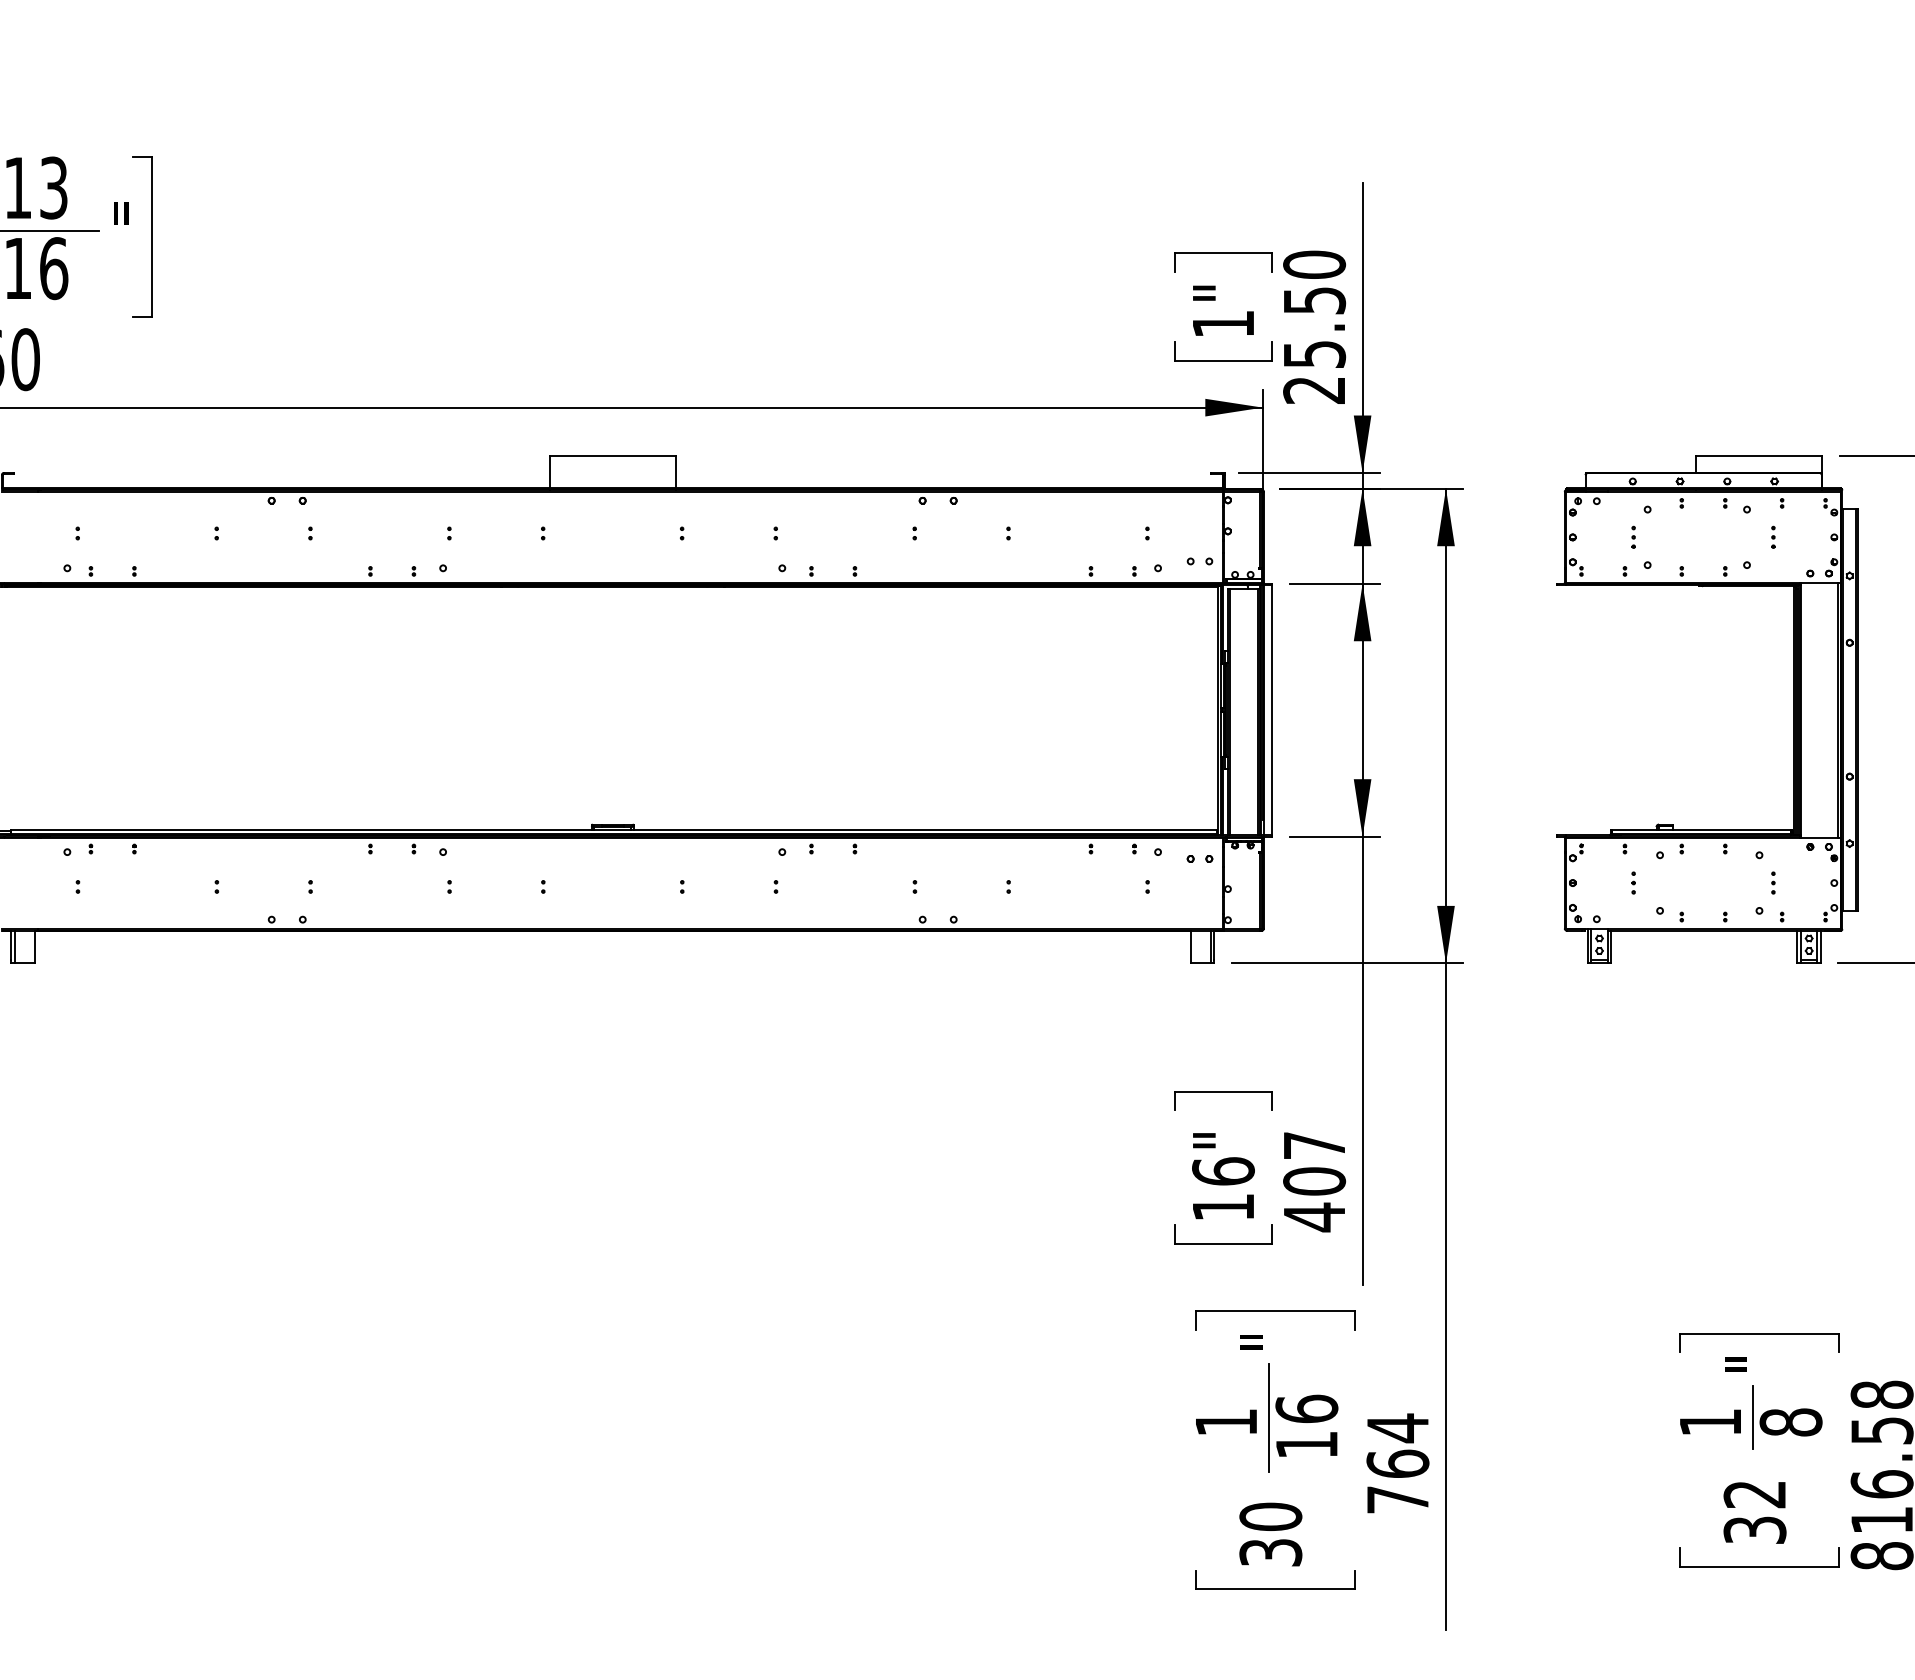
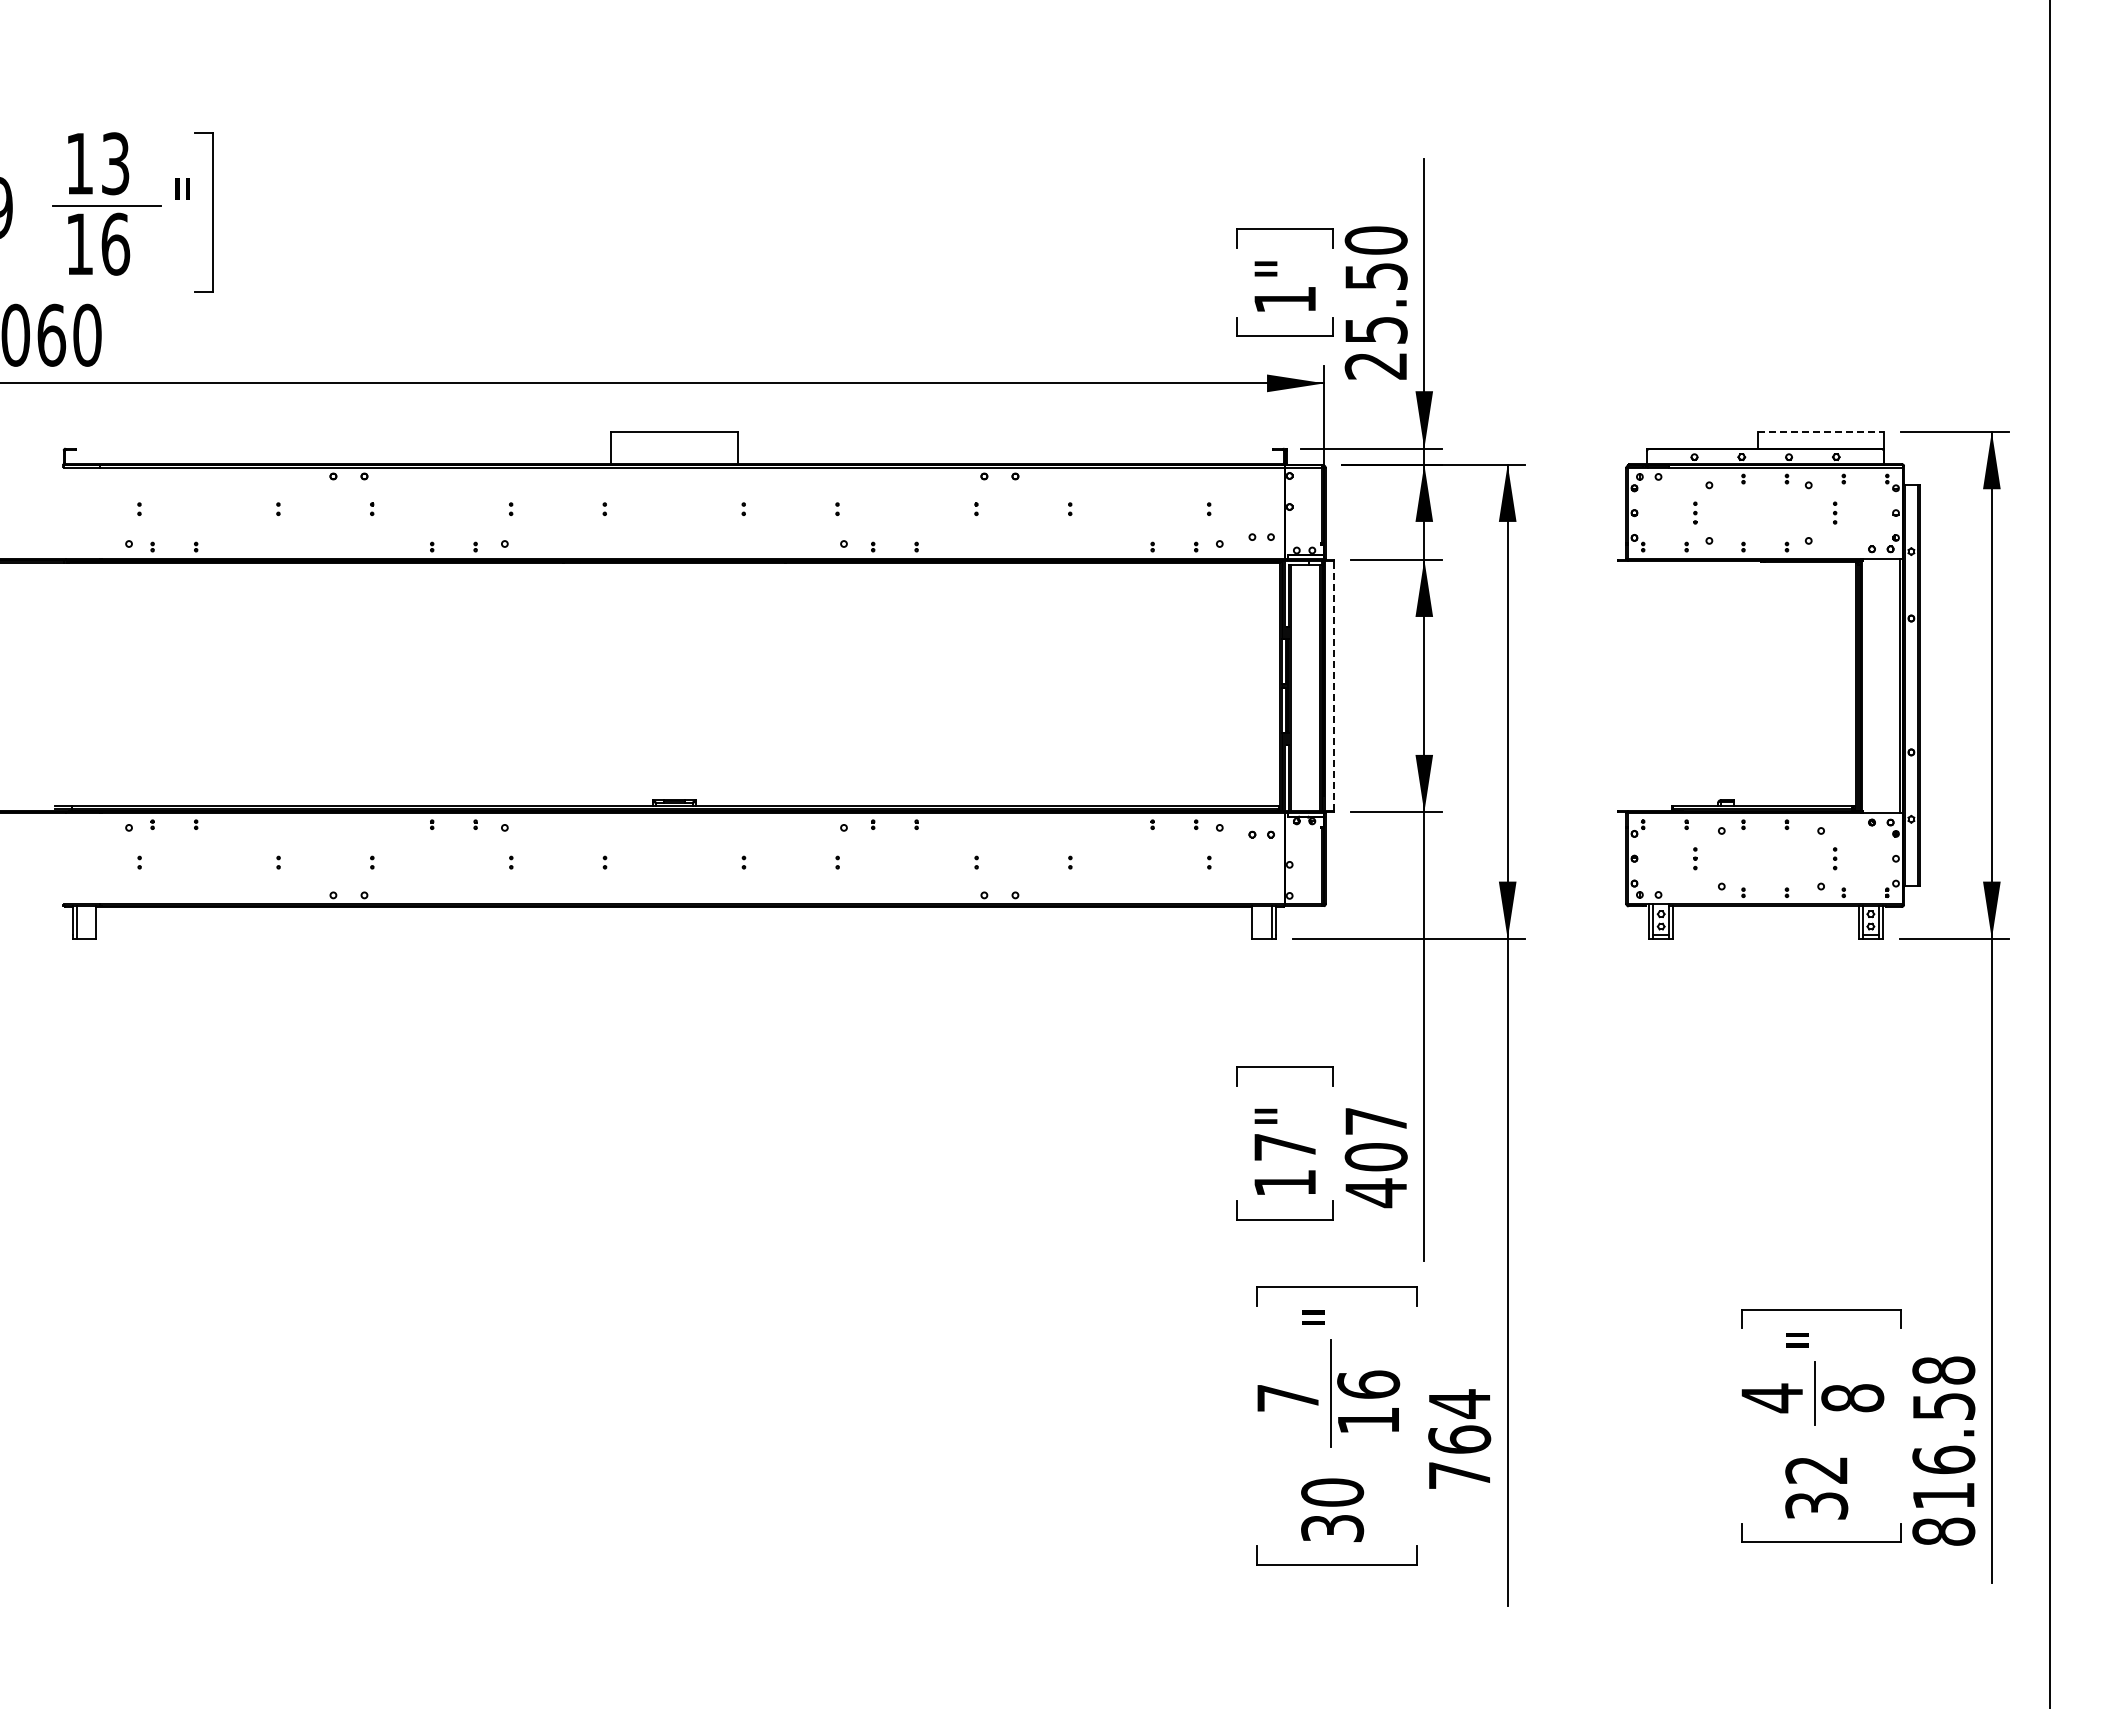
line: (1759, 455) -> (1821, 431), solid -> dashed
line: (1271, 709) -> (1333, 685), solid -> dashed
text: (1222, 1170) -> (1284, 1146), 16" -> 17"
text: (1225, 1422) -> (1287, 1398), 1 -> 7
text: (1709, 1422) -> (1771, 1398), 1 -> 4

